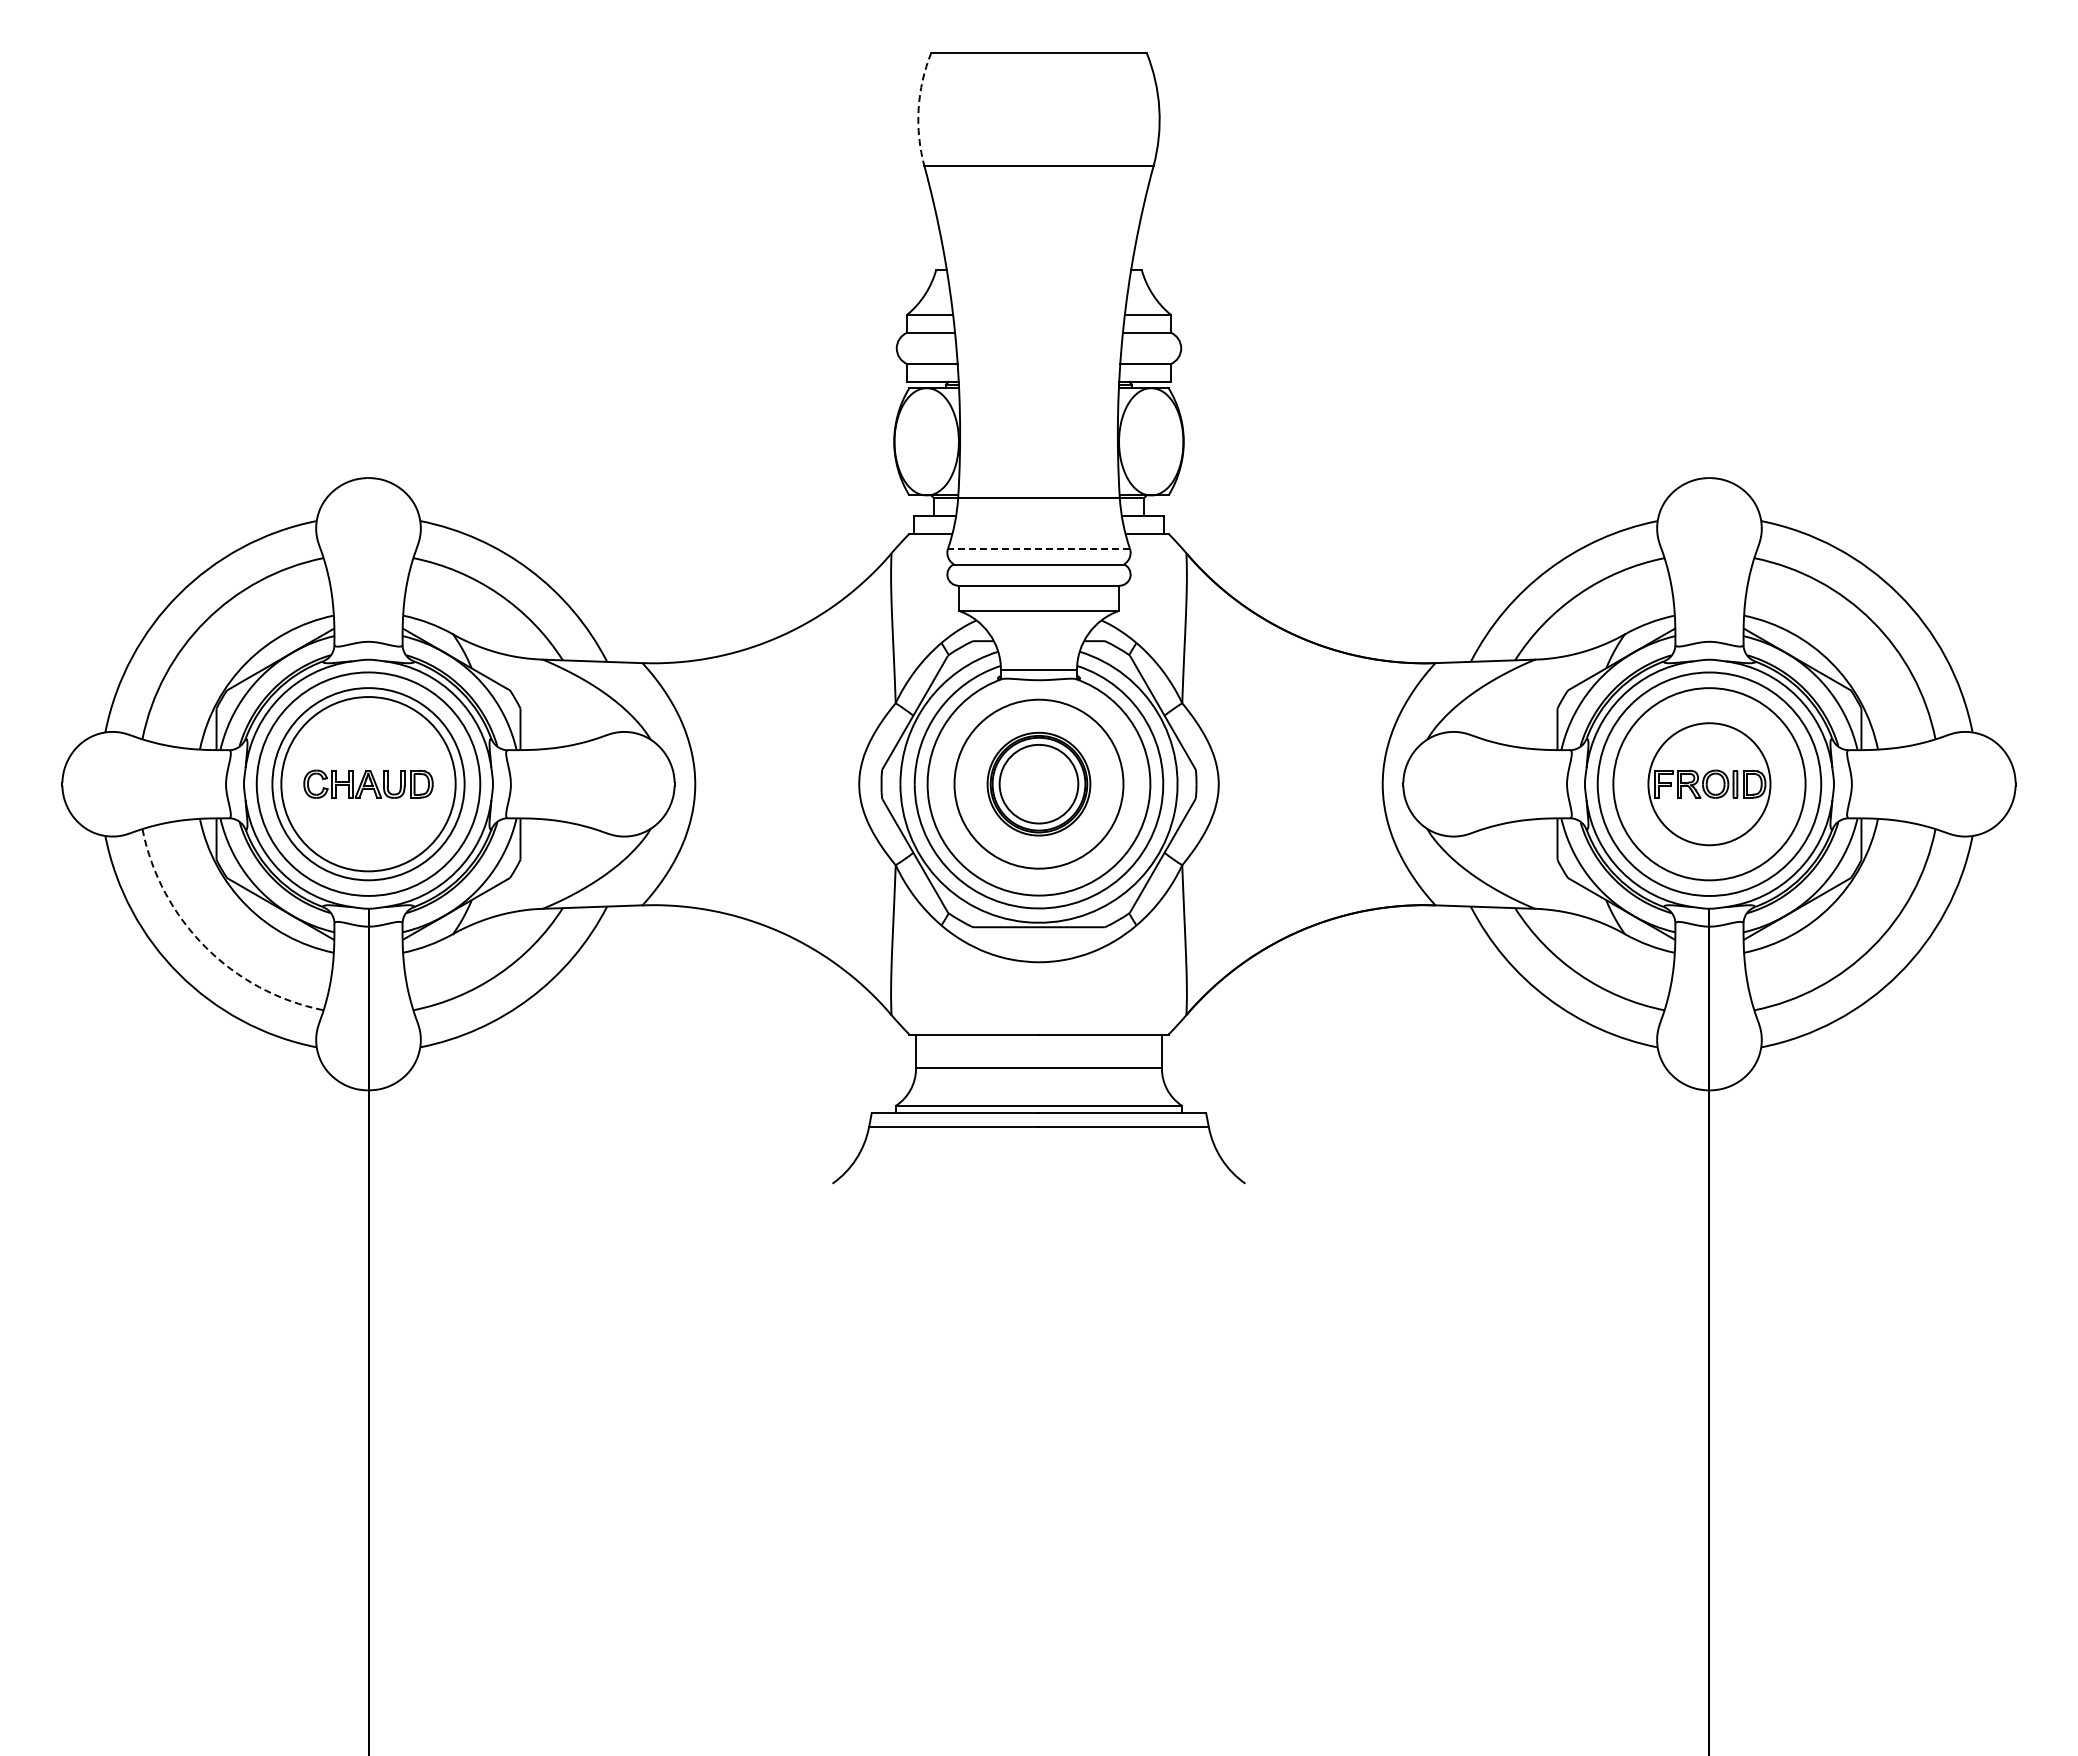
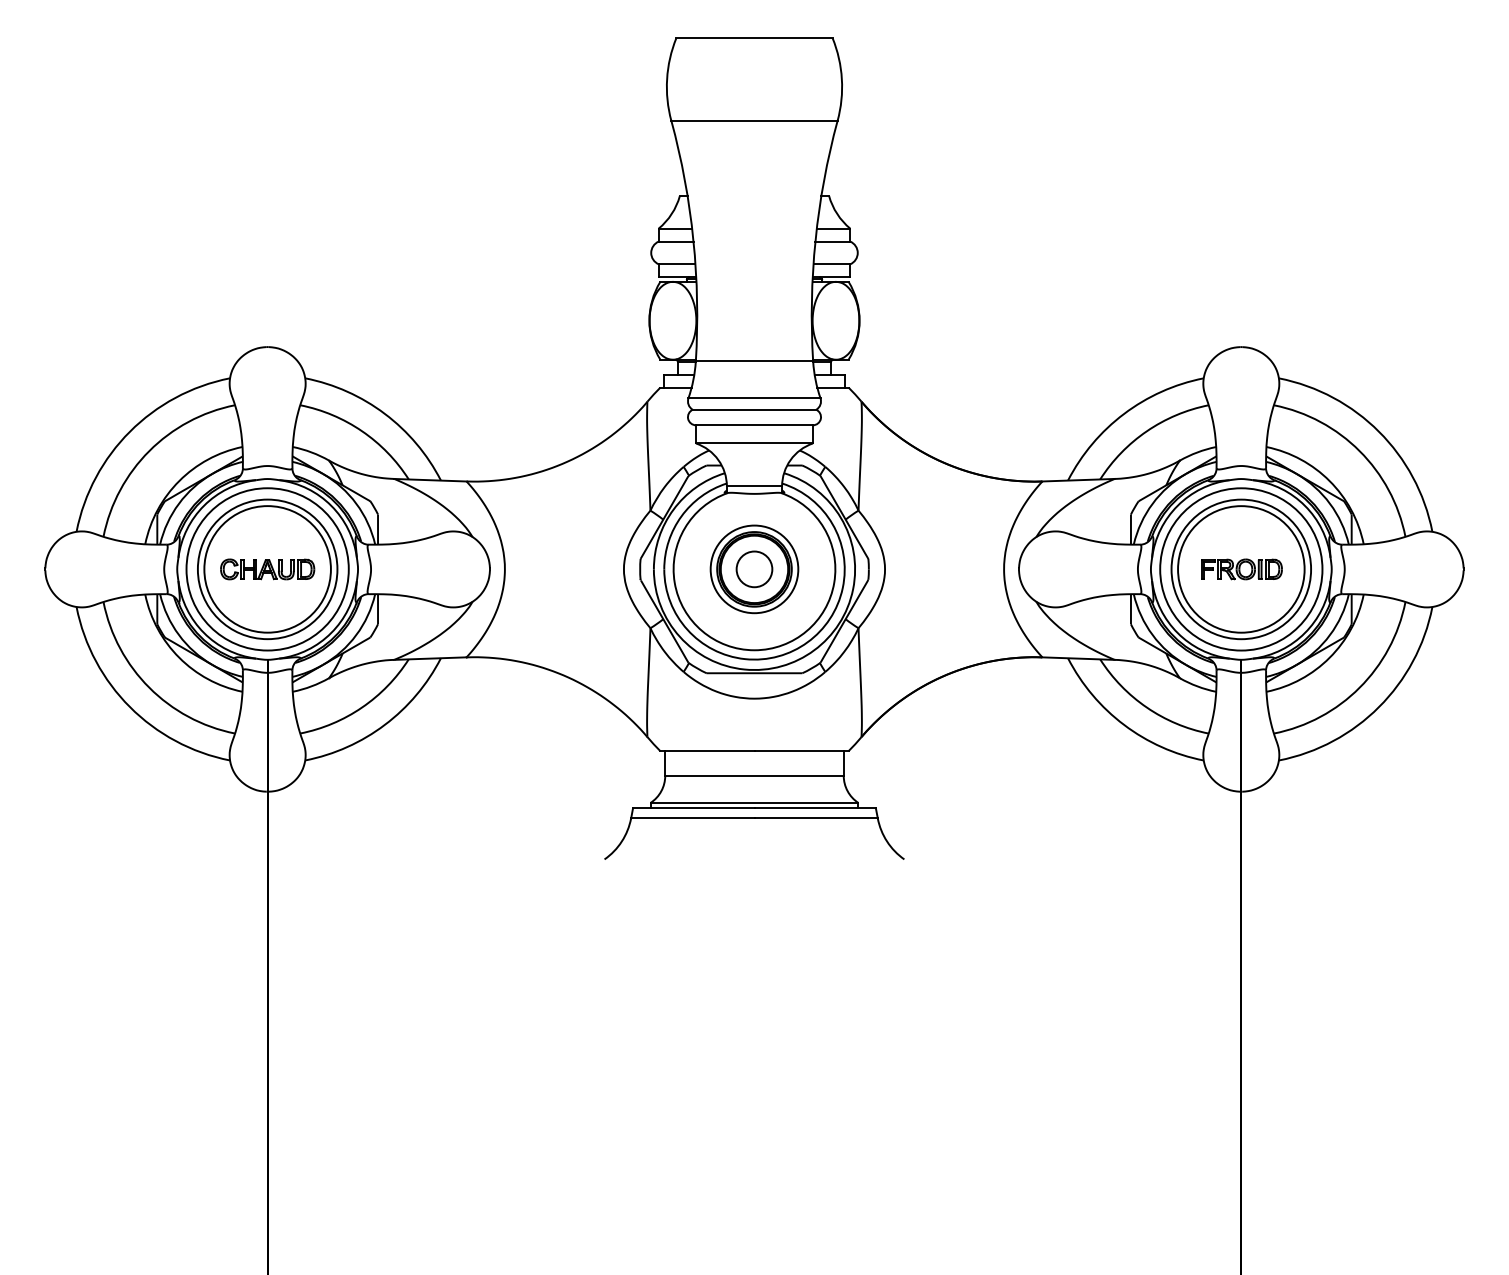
arc: (918, 109) -> (667, 79), dashed -> solid
line: (1039, 548) -> (754, 398), dashed -> solid
circle: (1038, 783) -> (754, 568), size x0.62
circle: (1038, 783) -> (754, 568), size x0.71
circle: (1709, 784) -> (1241, 569), size x1.43
arc: (205, 947) -> (149, 687), dashed -> solid

